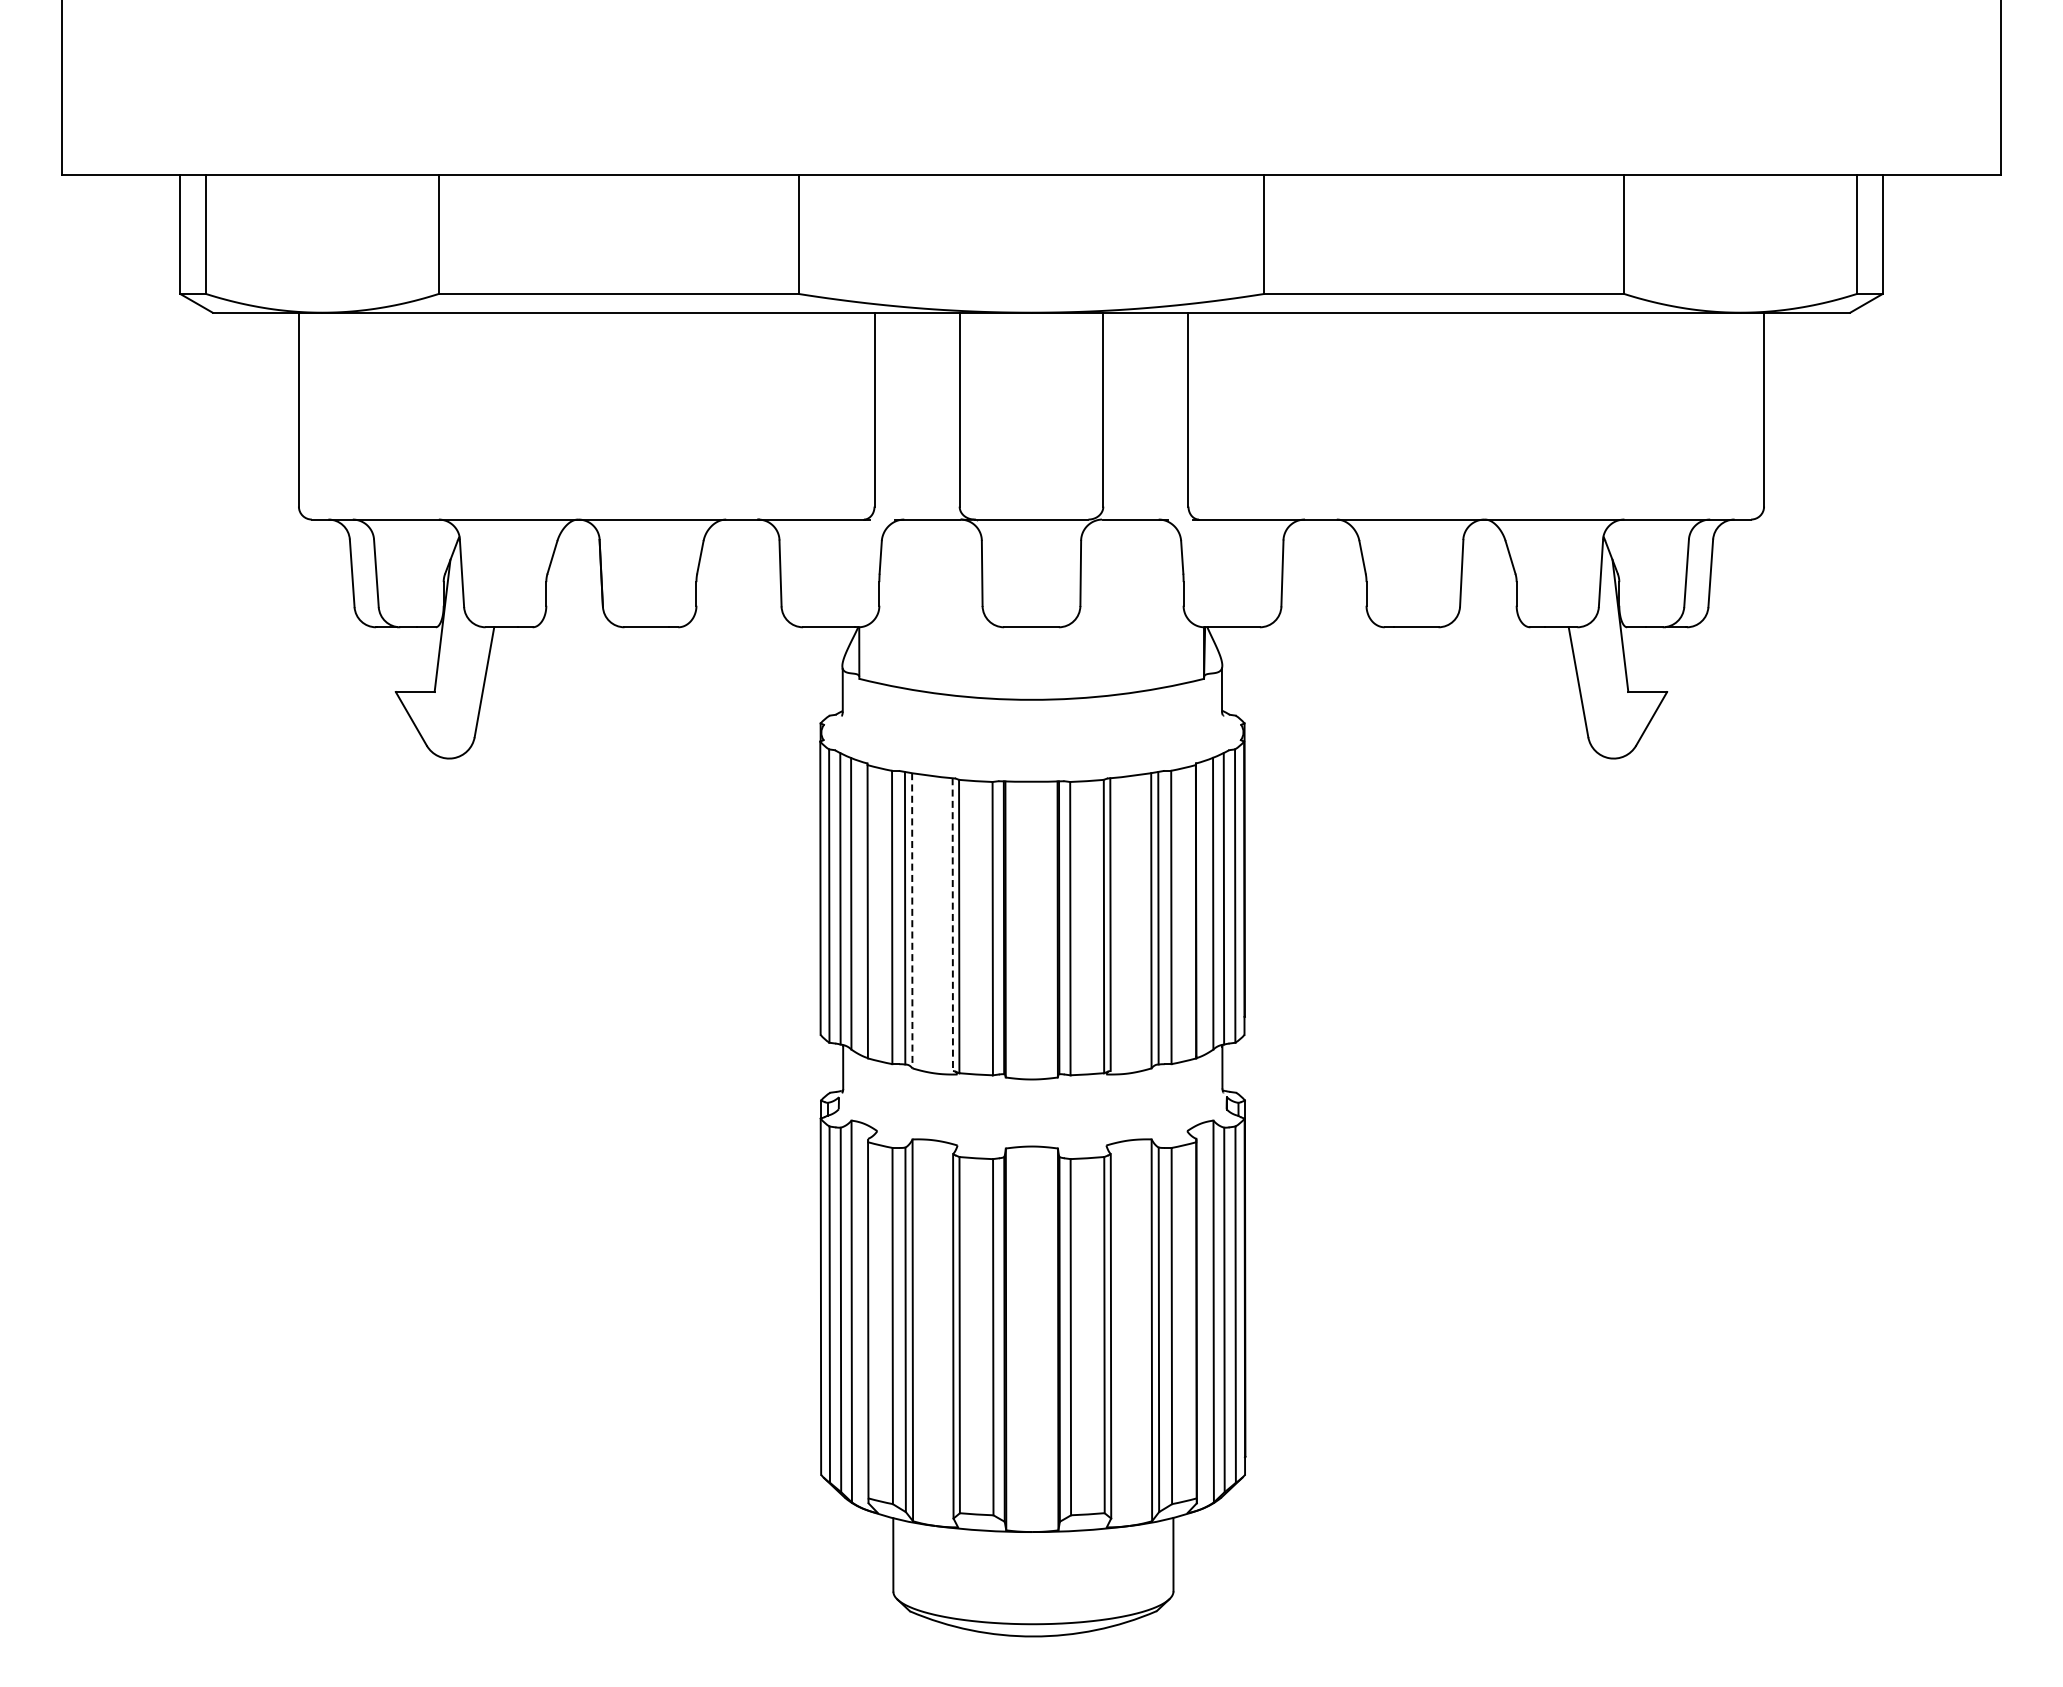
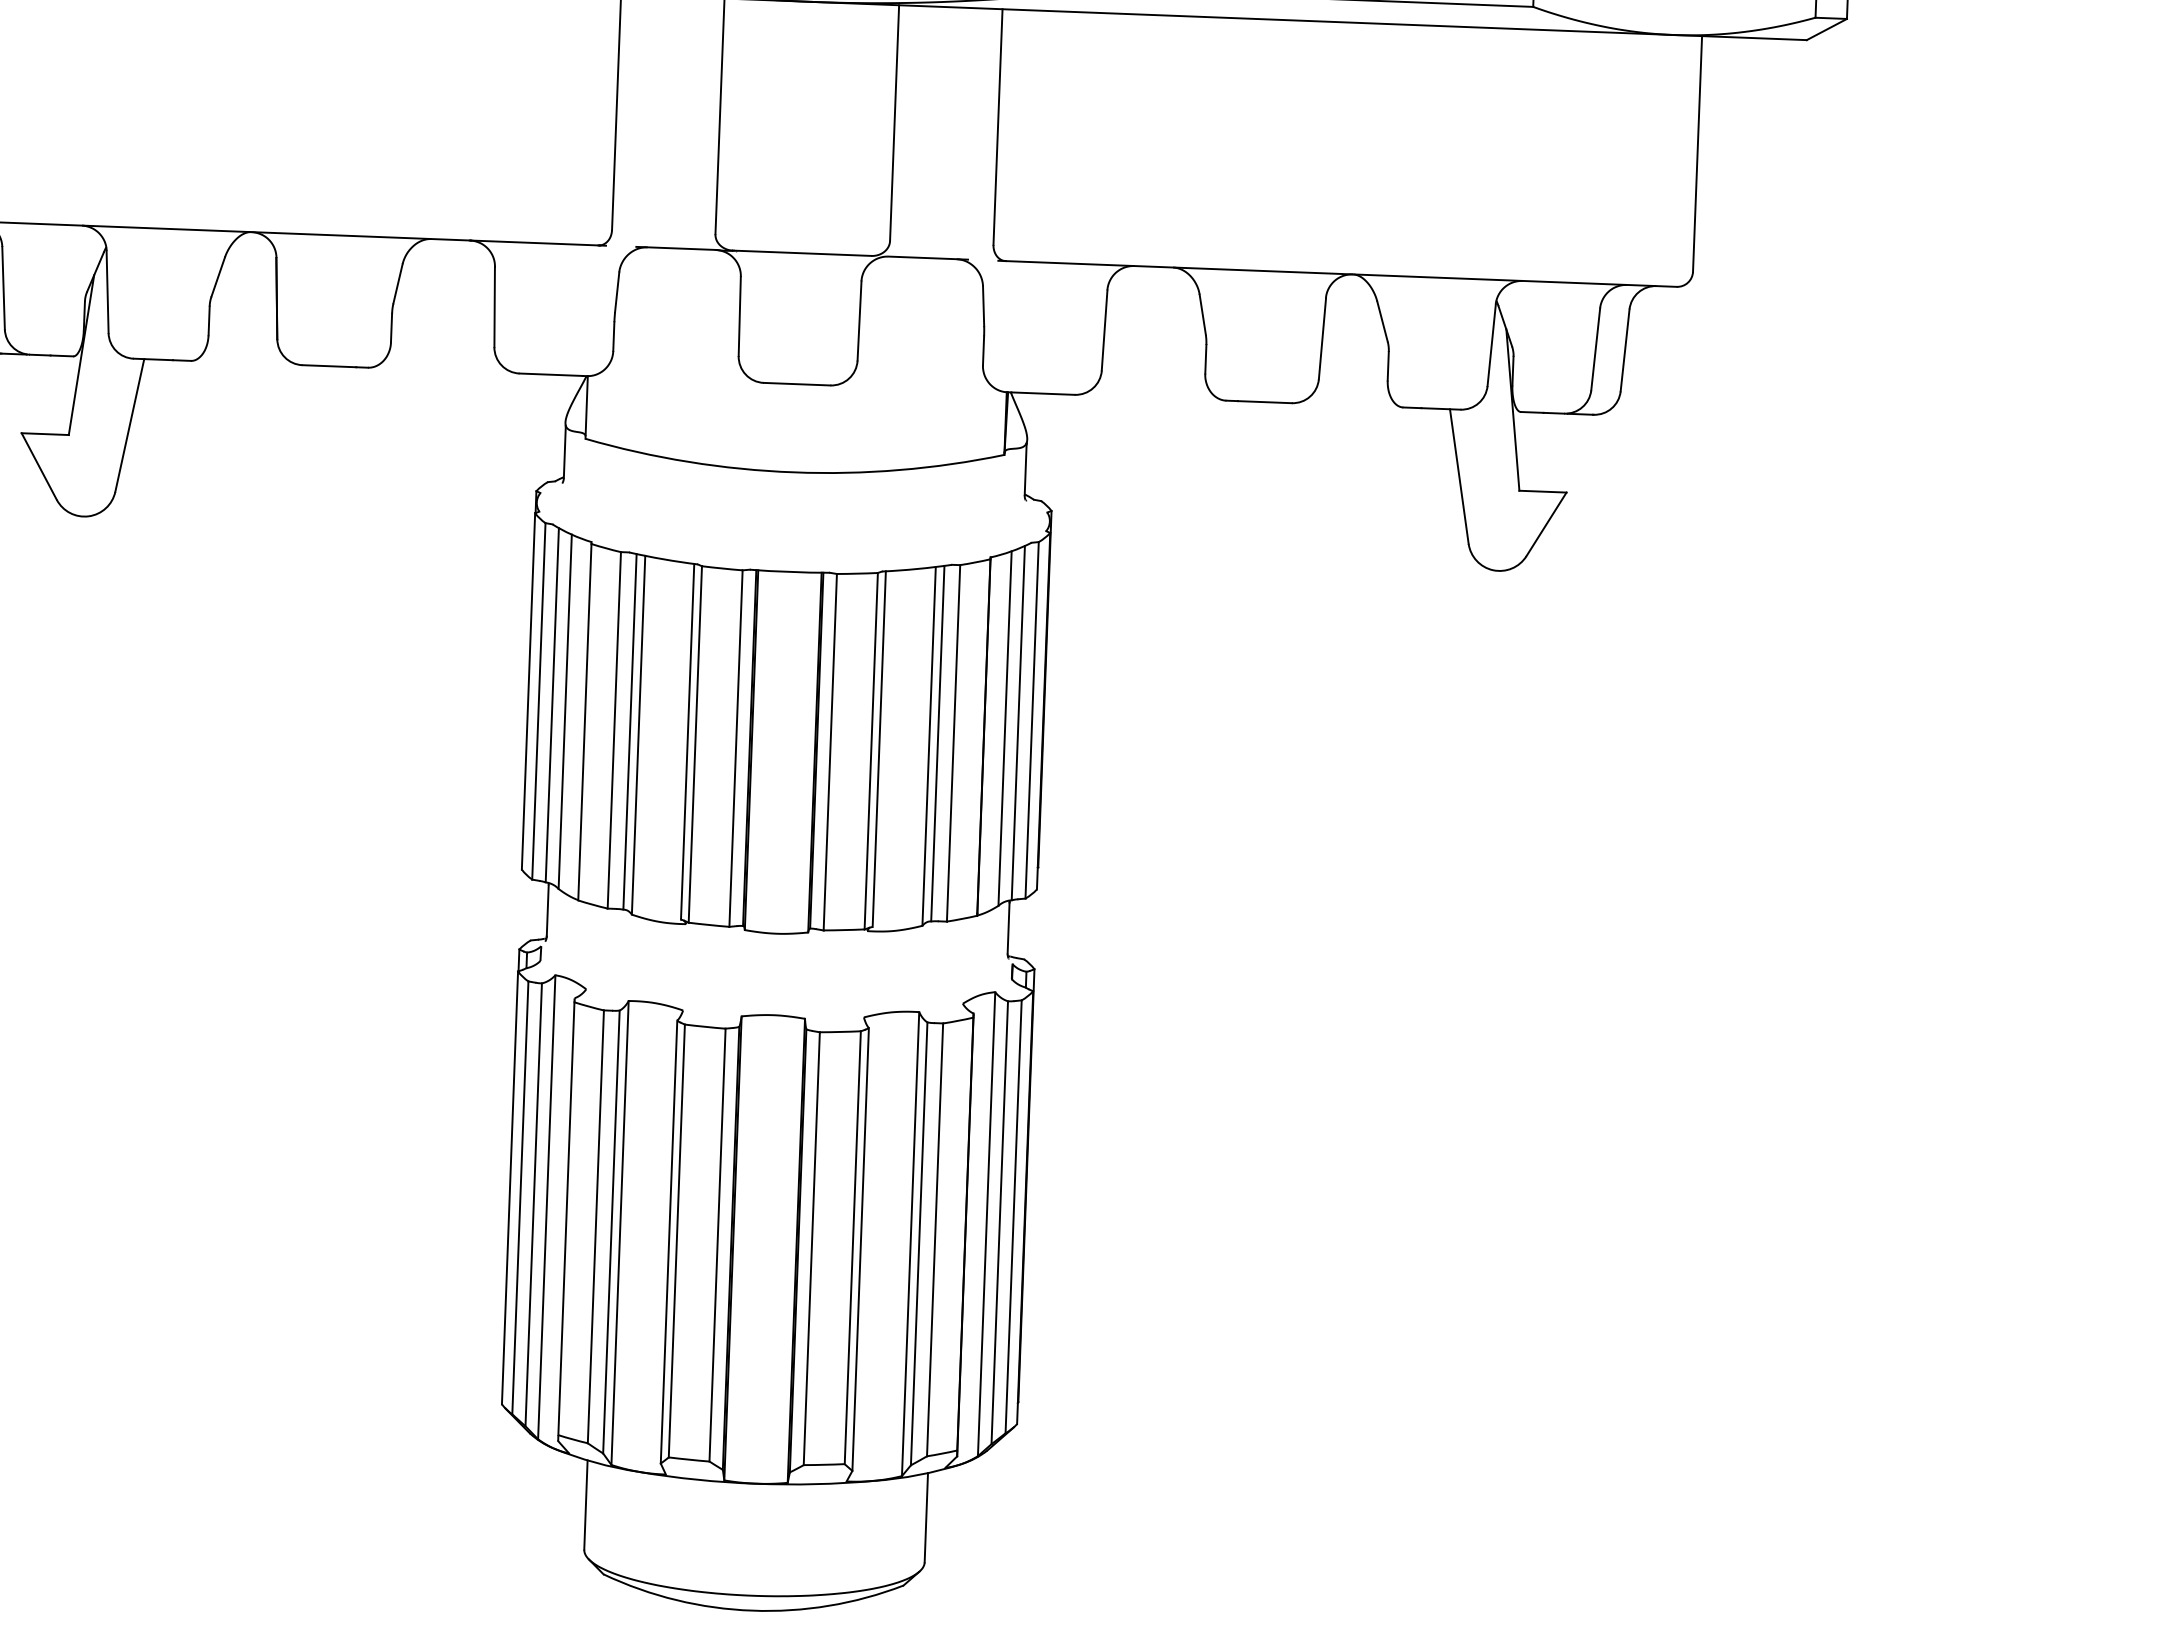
line: (912, 920) -> (638, 734), dashed -> solid
line: (952, 925) -> (687, 742), dashed -> solid

